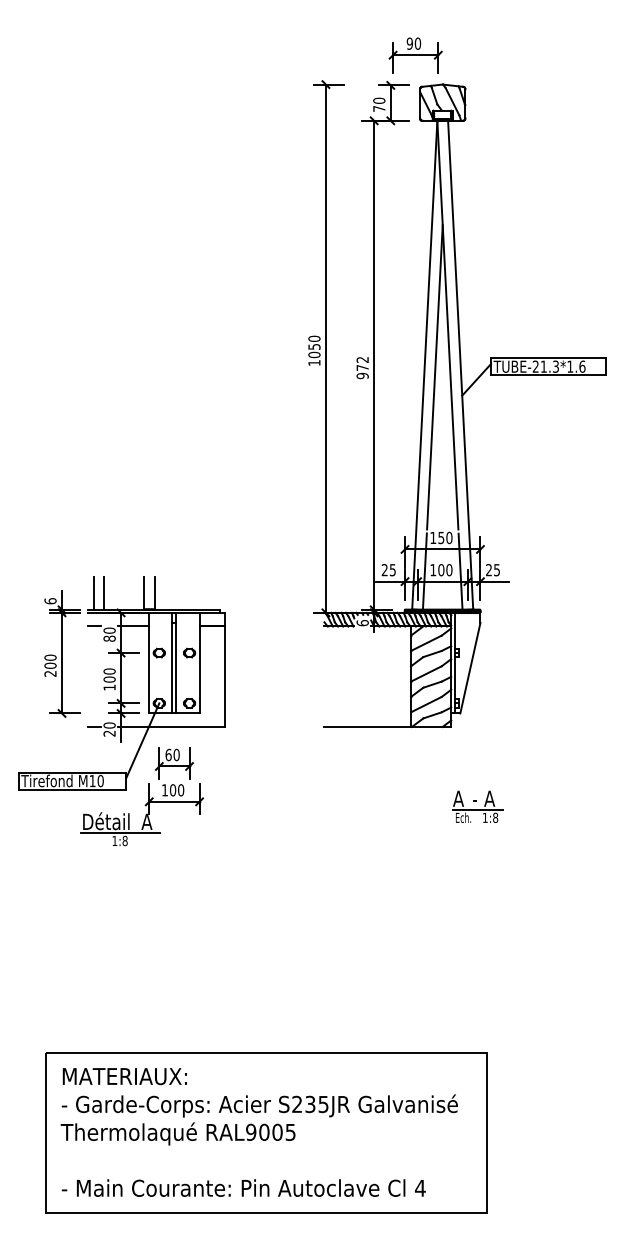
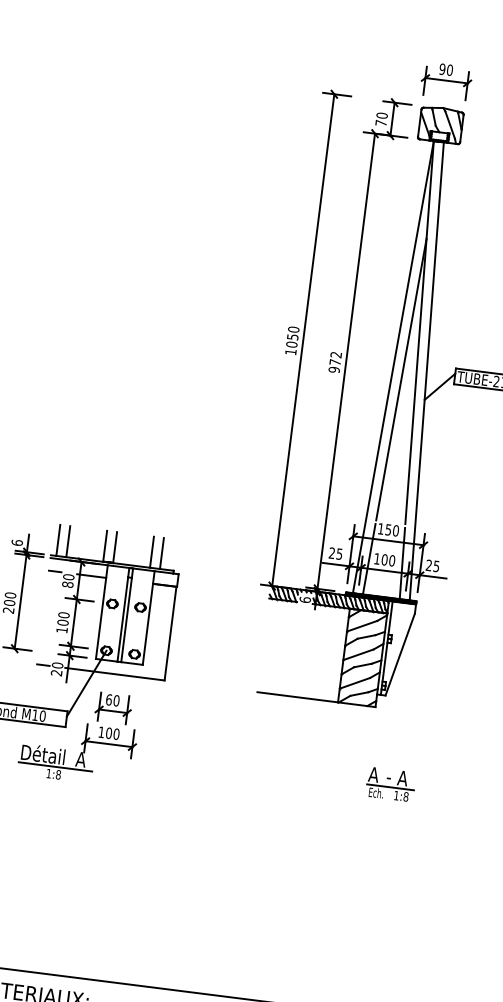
part: (415, 55) -> (446, 80), moved
line: (194, 592) -> (152, 551), added
line: (204, 592) -> (161, 552), added

